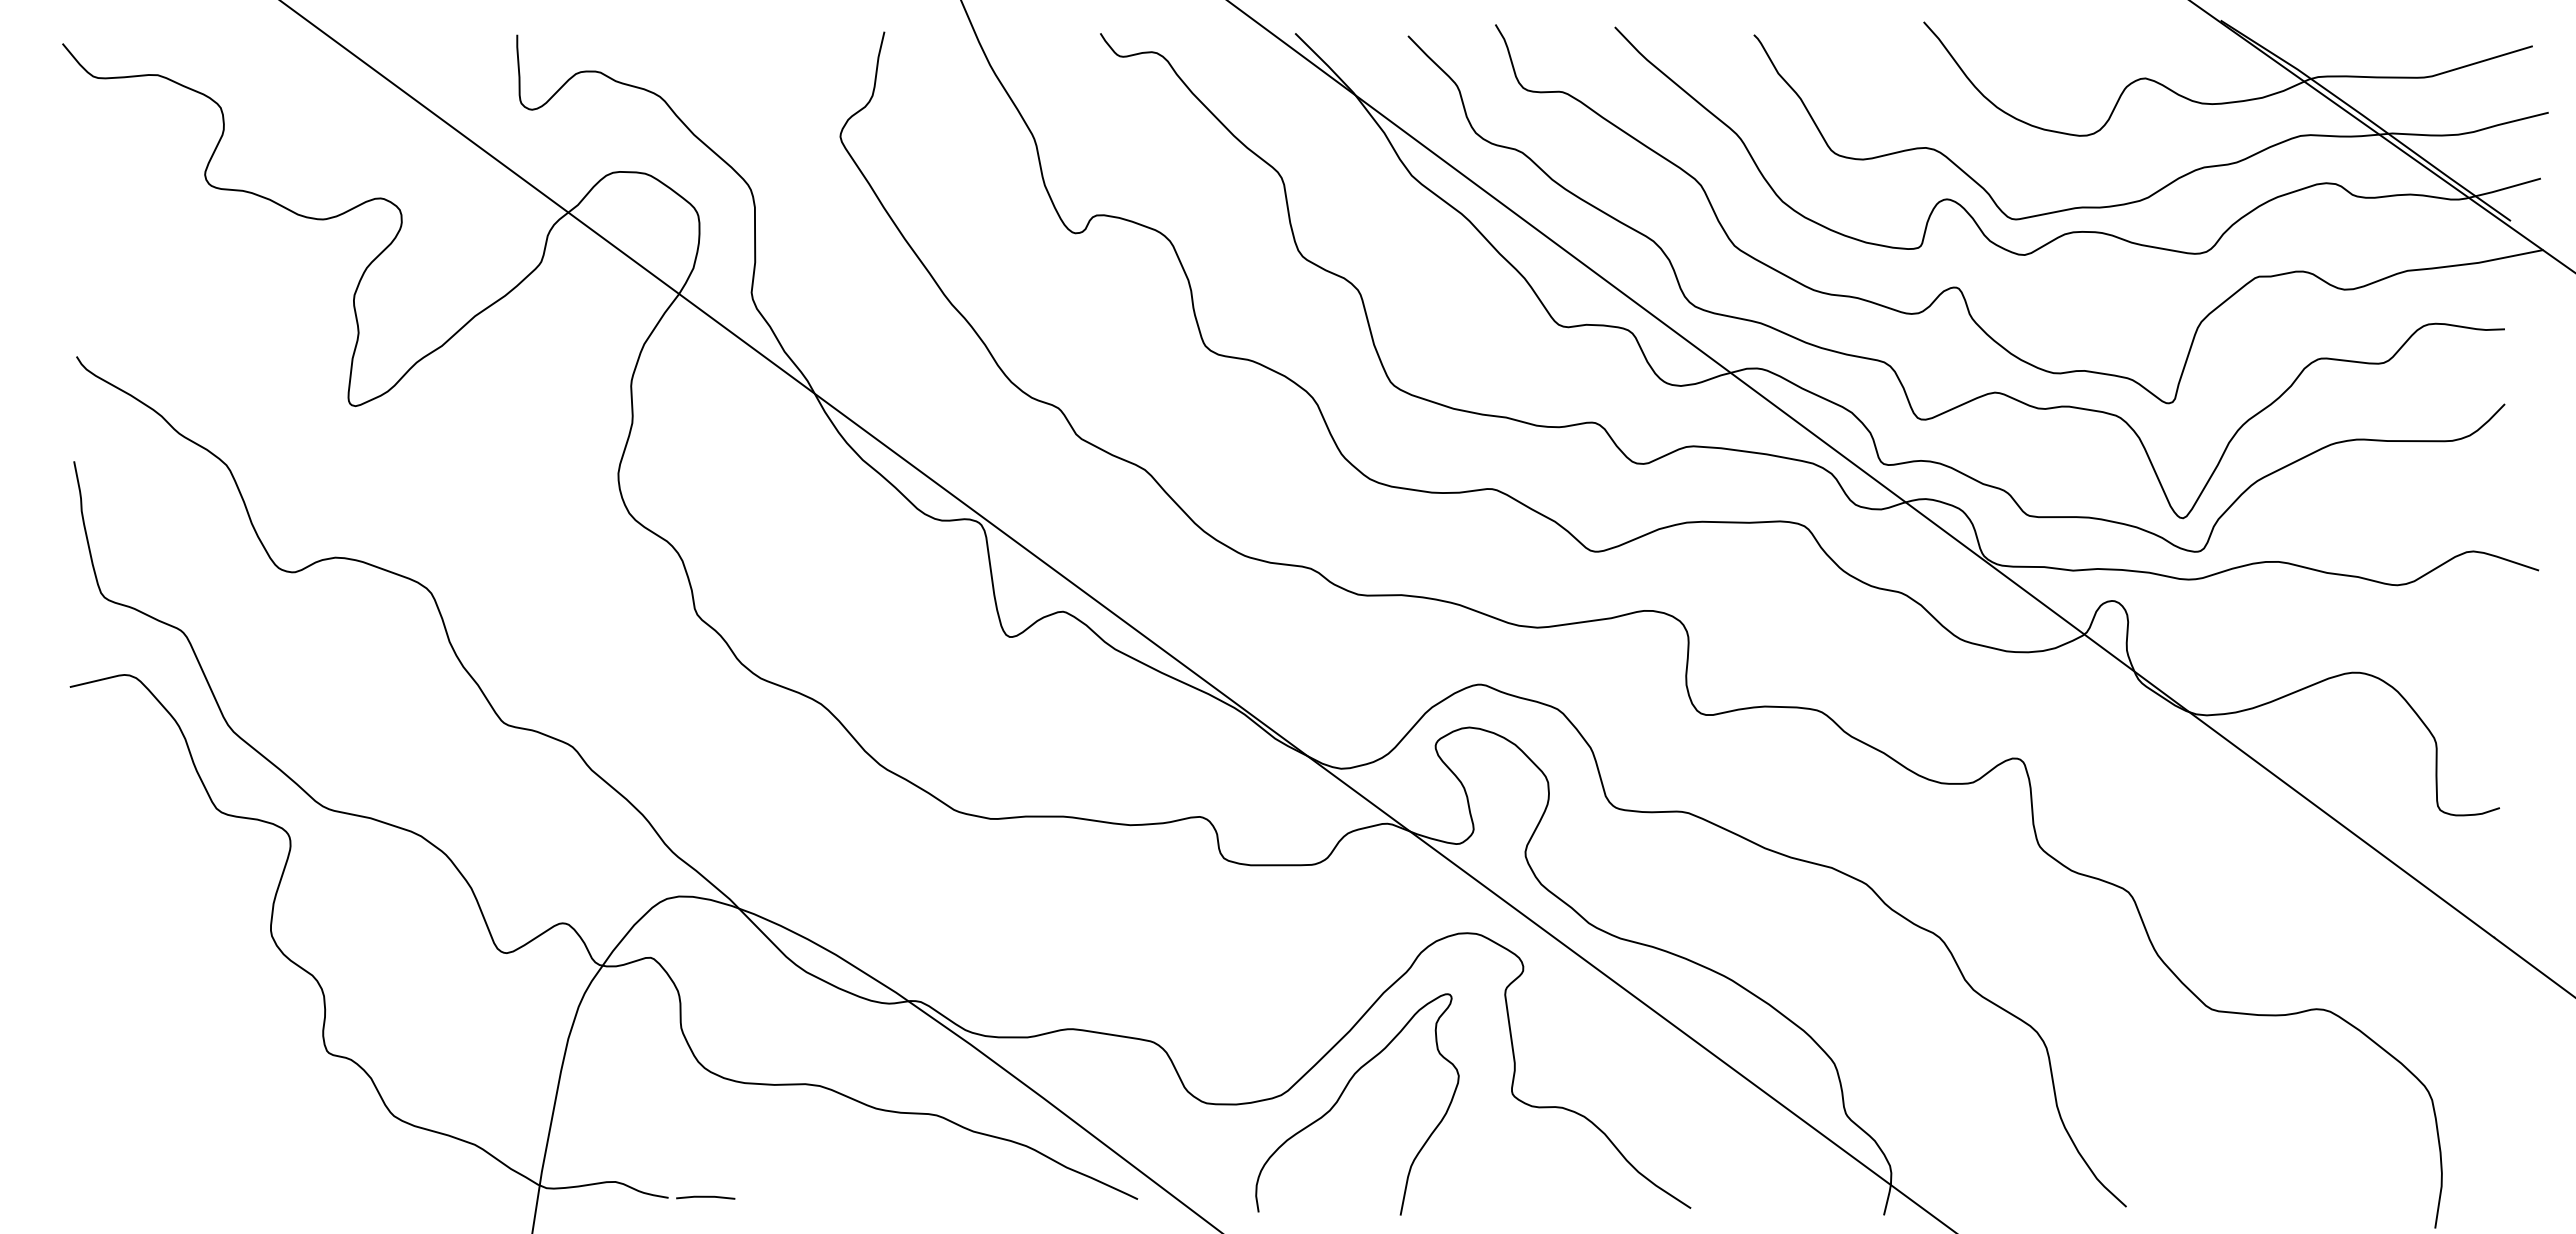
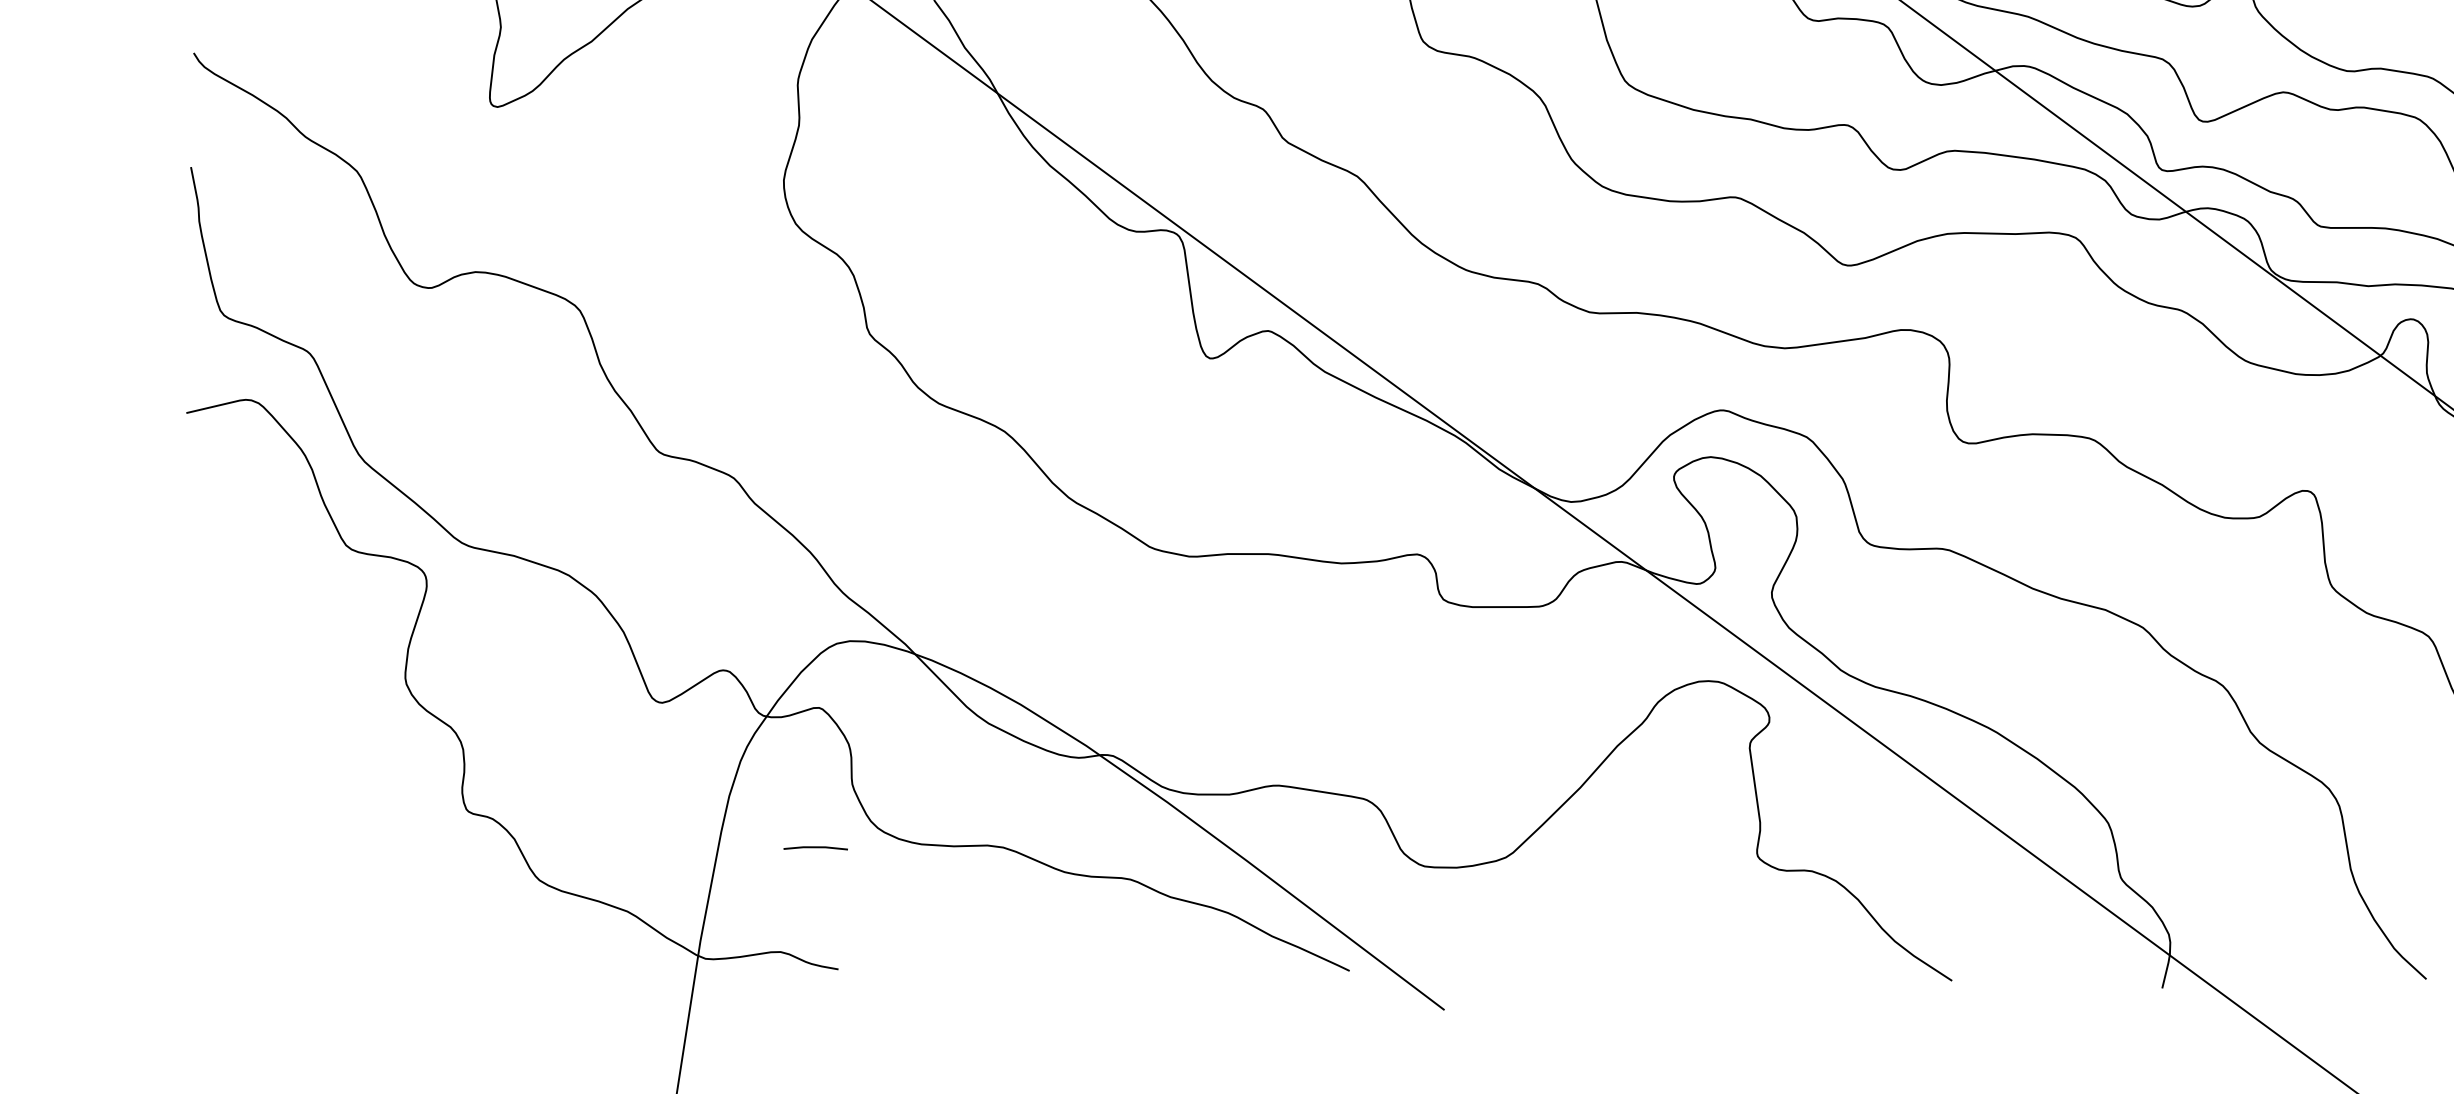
curve: (1343, 1093) -> (1573, 855), removed
line: (705, 1197) -> (815, 848), moved

